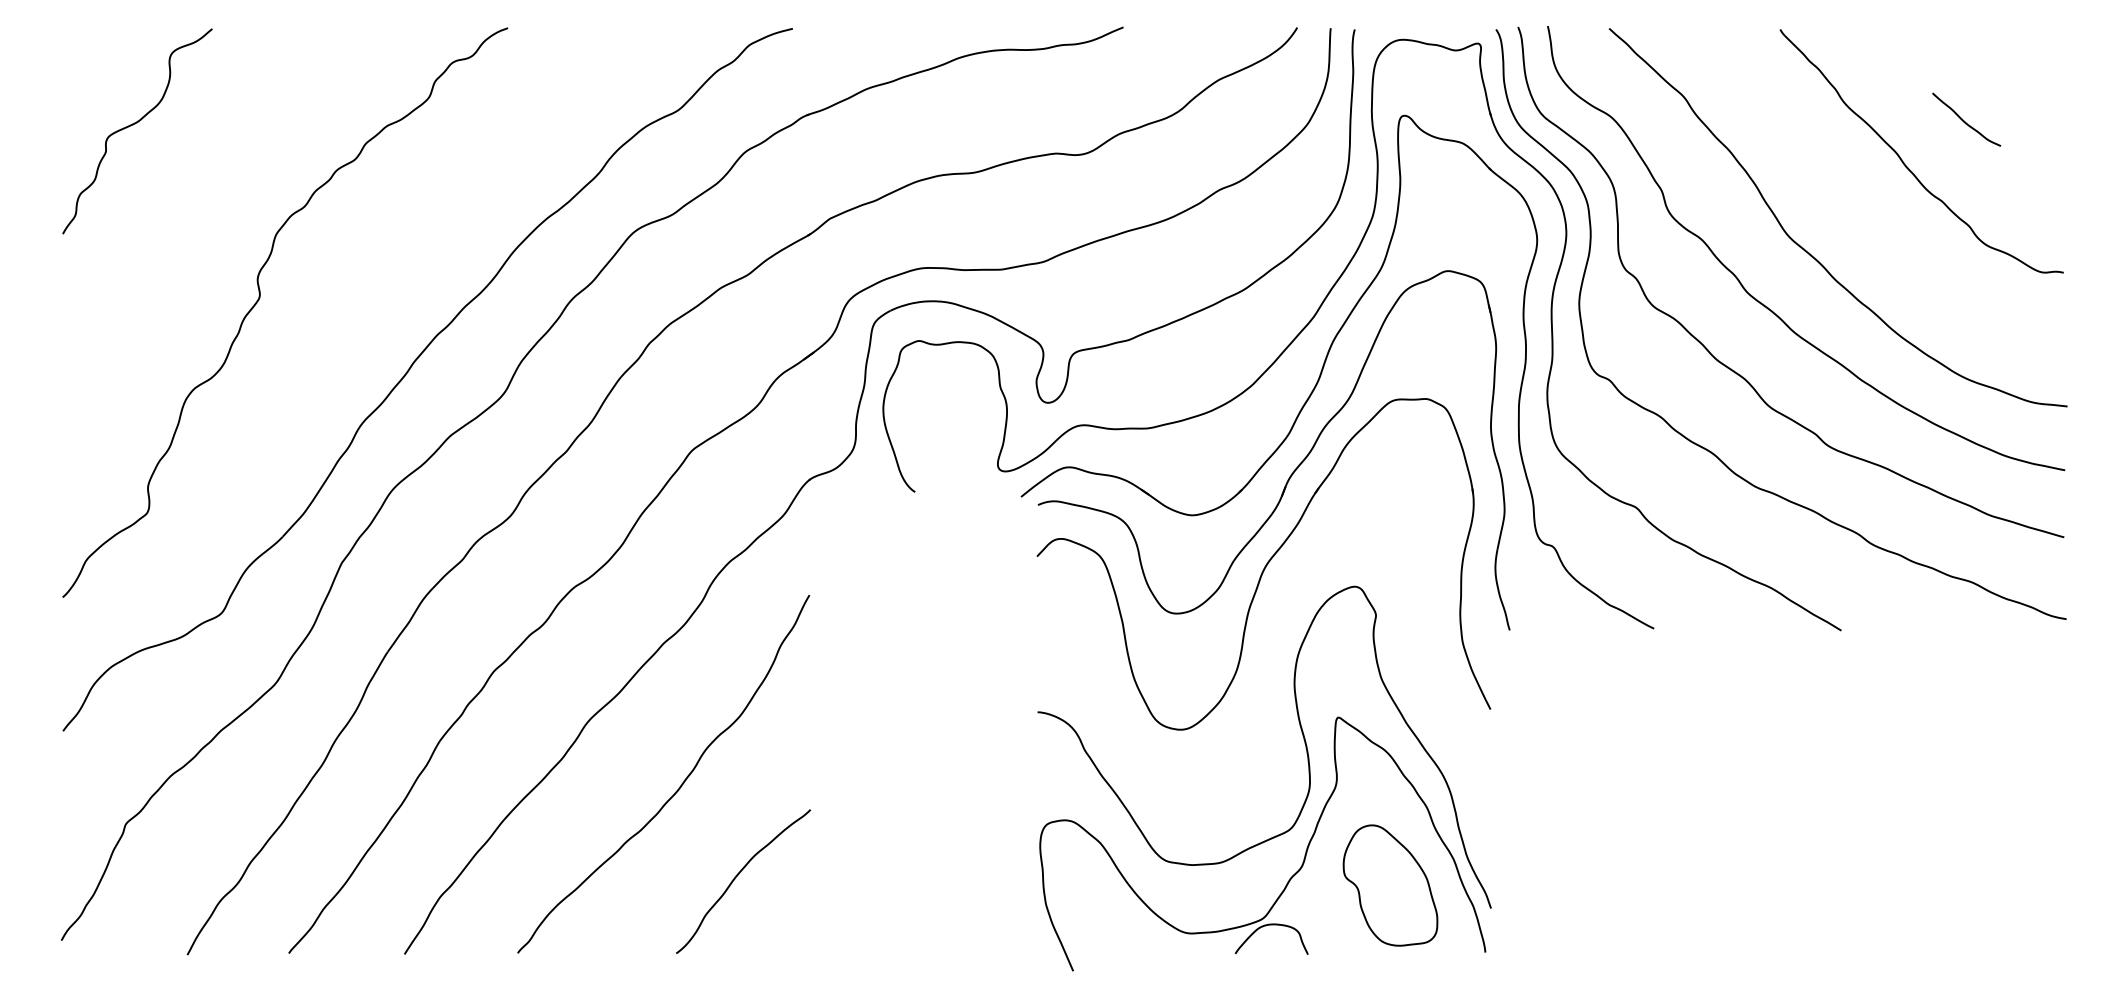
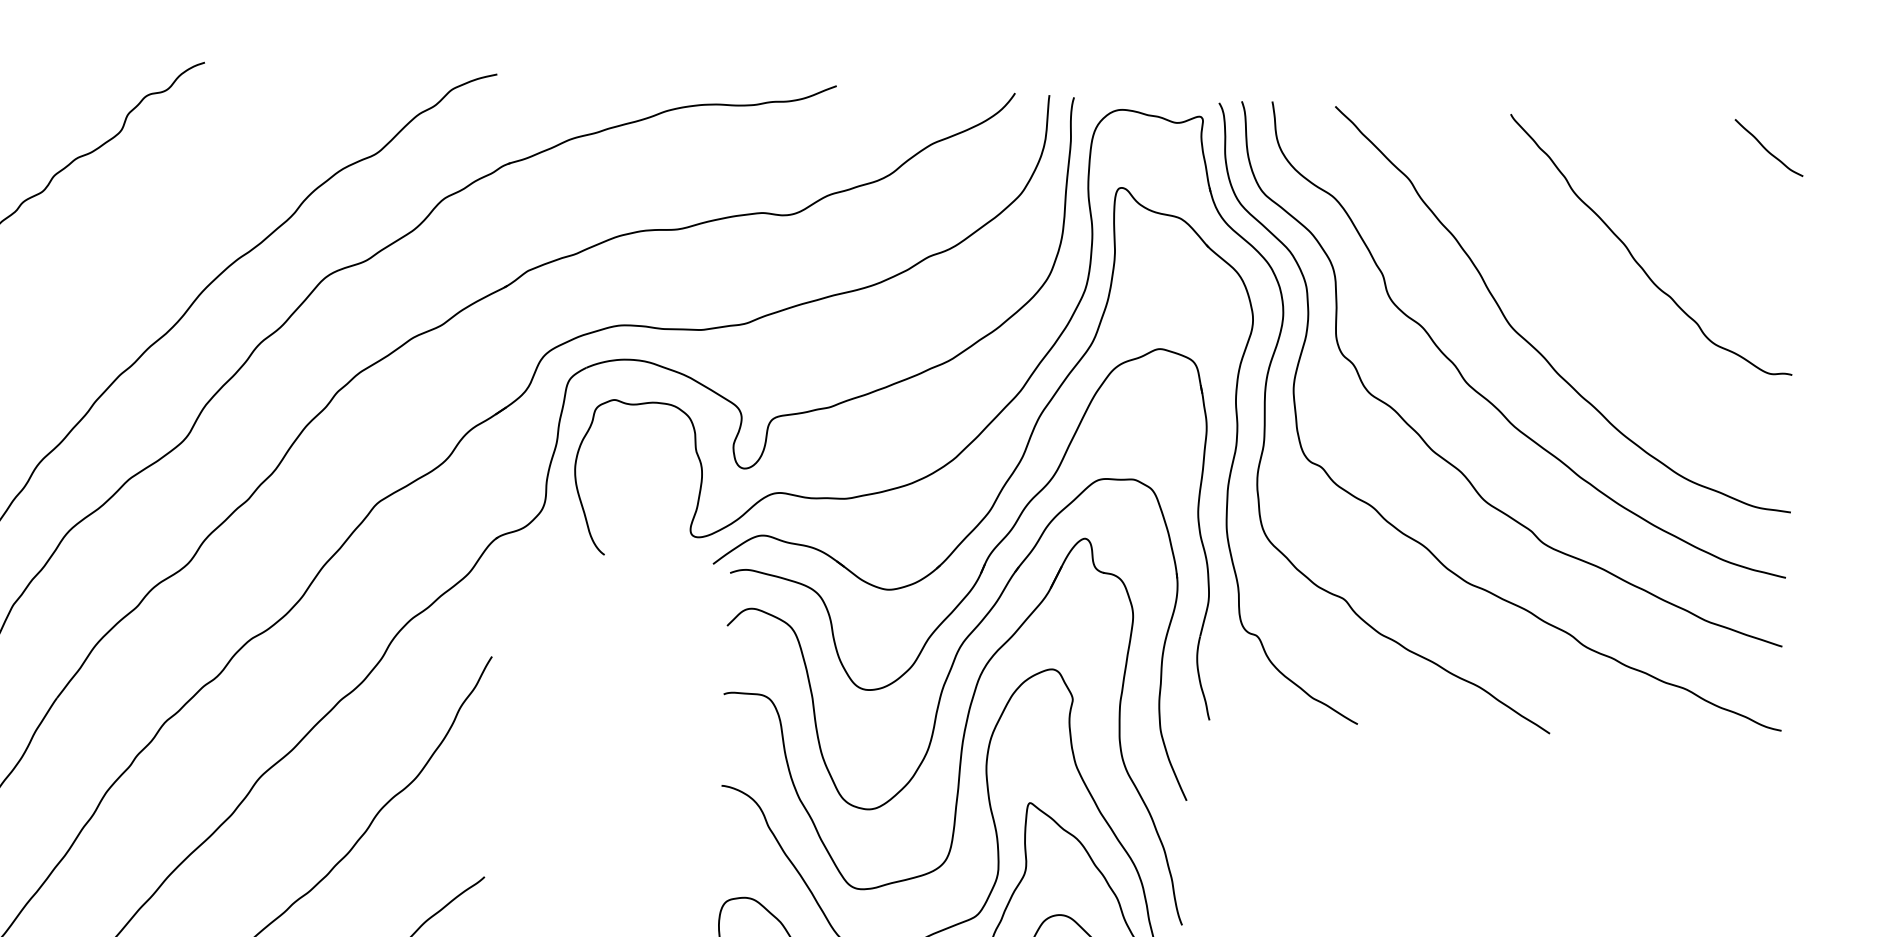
curve: (1964, 120) -> (1766, 148), moved
part: (1271, 646) -> (964, 727), added

